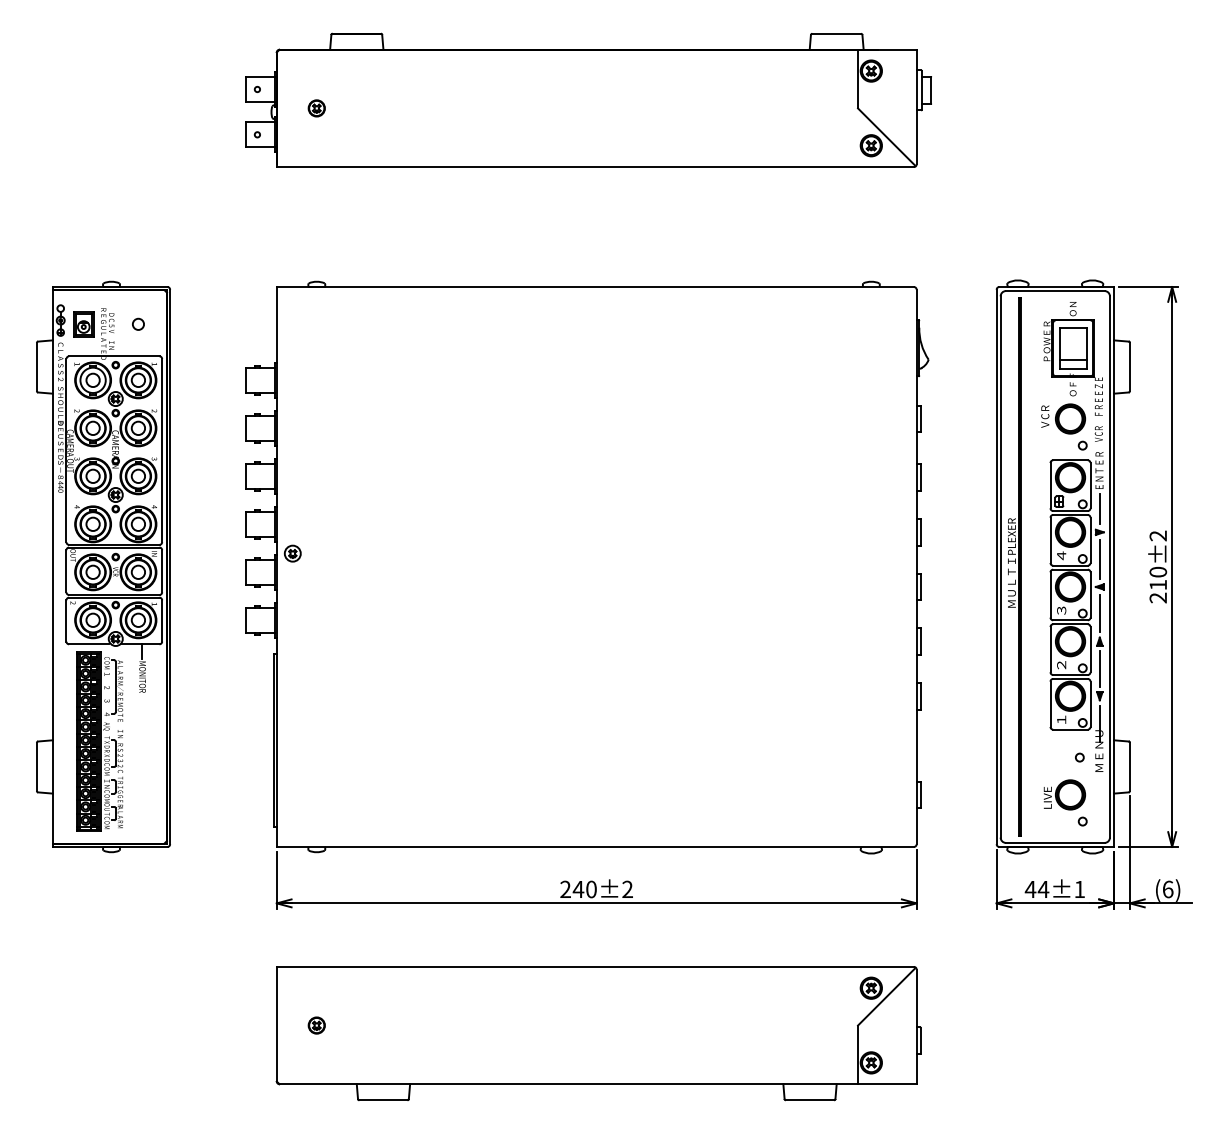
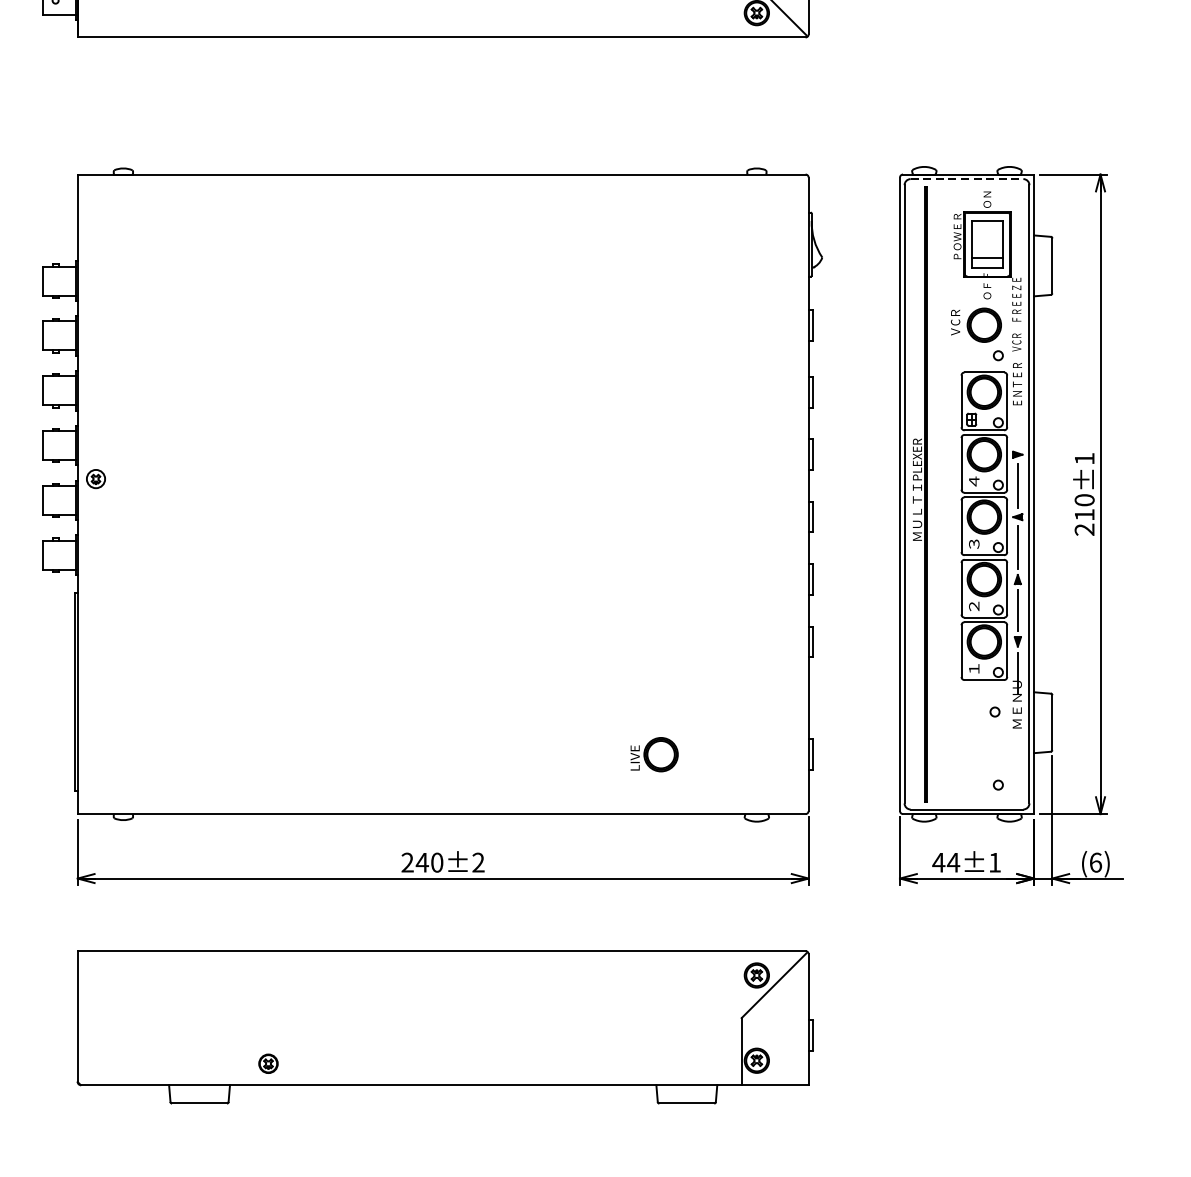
line: (1055, 291) -> (967, 179), solid -> dashed
line: (1099, 508) -> (1017, 427), removed
text: (1157, 535) -> (1083, 458), 210±2 -> 210±1
part: (1064, 794) -> (654, 754), moved
part: (316, 1025) -> (268, 1063), moved

